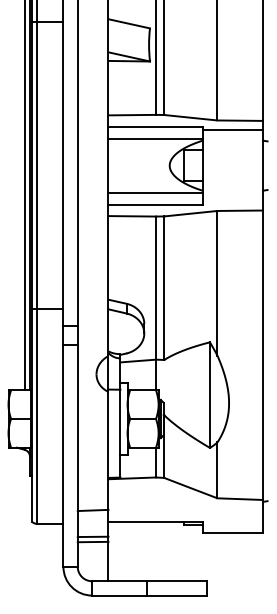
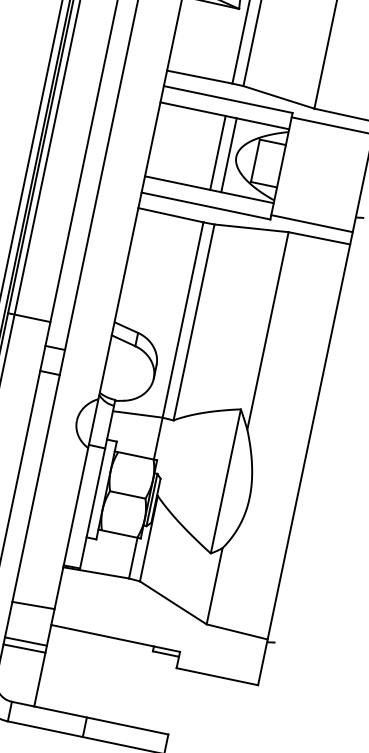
line: (156, 165) -> (218, 152), added
line: (164, 165) -> (229, 155), added
line: (232, 201) -> (311, 223), added

